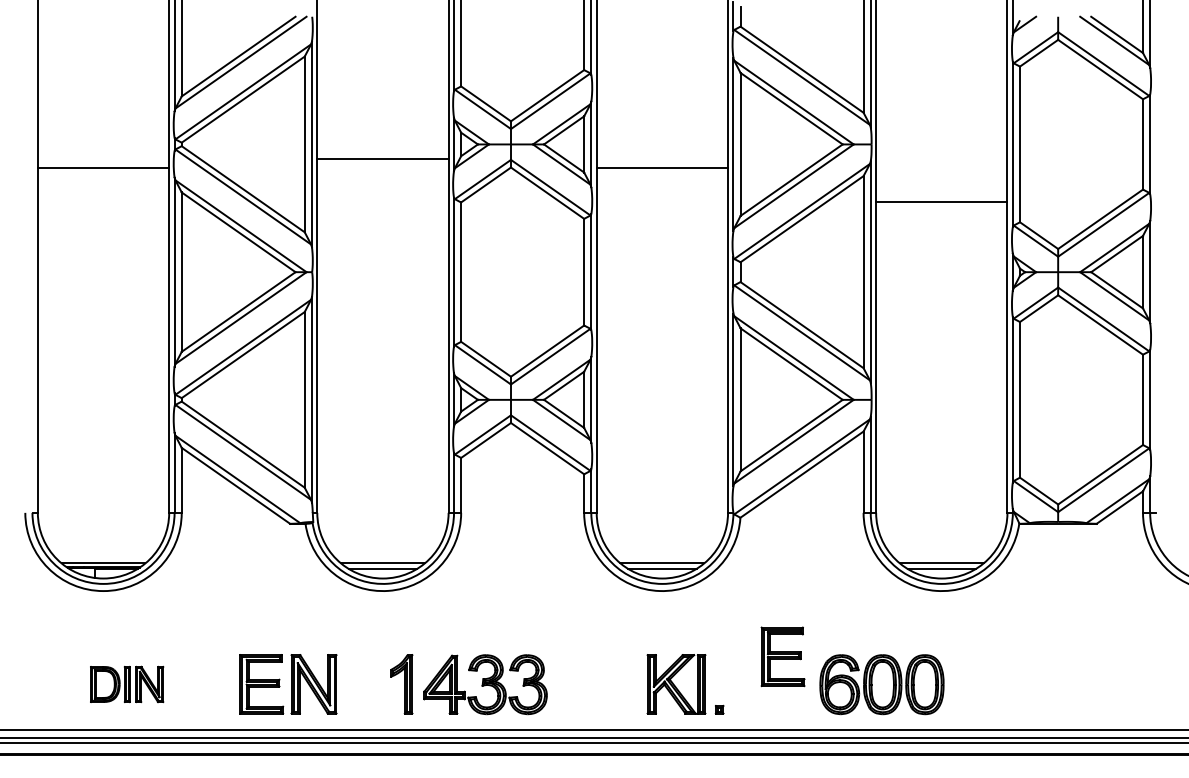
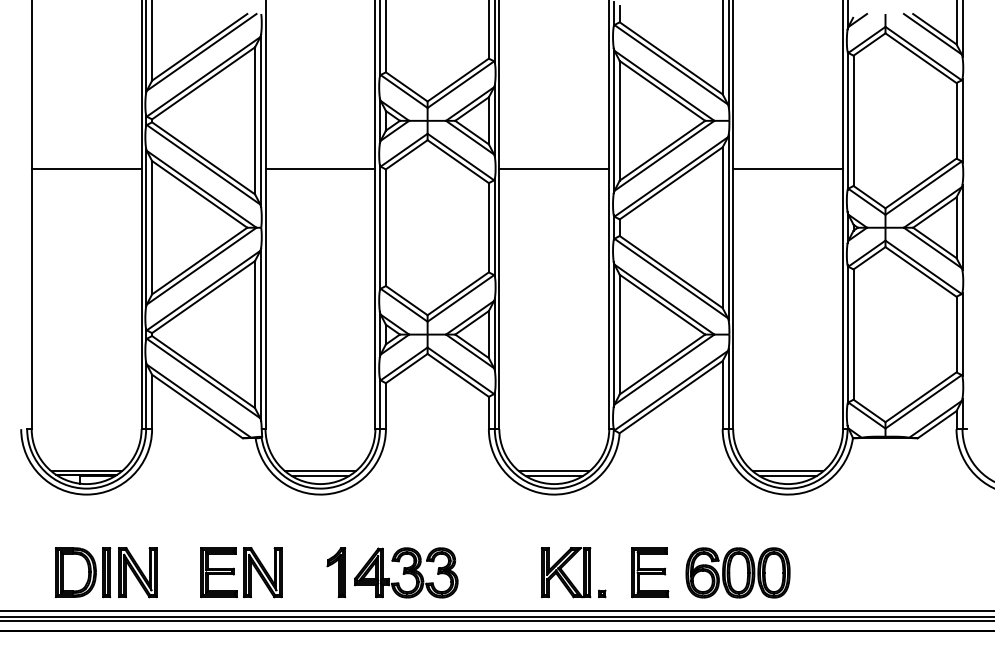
line: (382, 159) -> (320, 169), moved
line: (103, 167) -> (86, 169), moved
line: (662, 167) -> (554, 169), moved
part: (783, 656) -> (650, 572), moved
part: (127, 684) -> (106, 572), size x1.67

